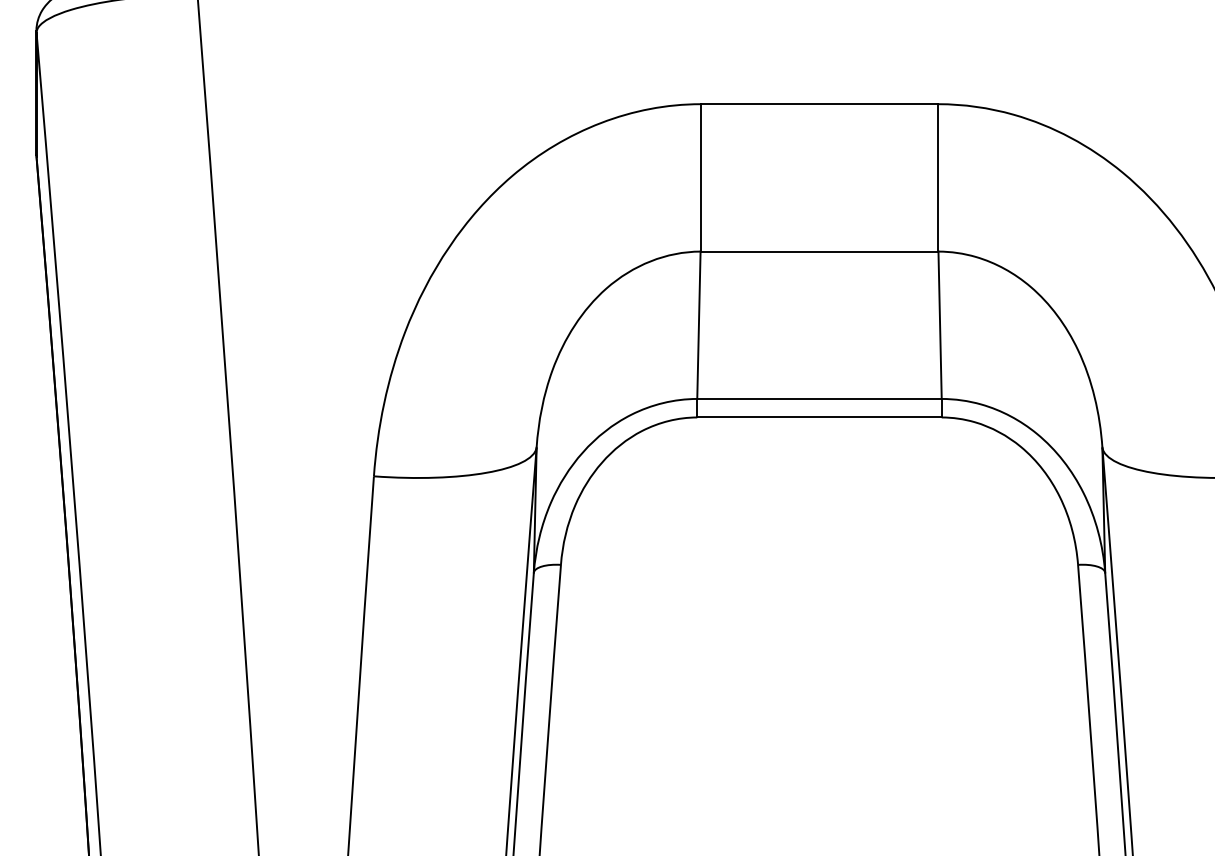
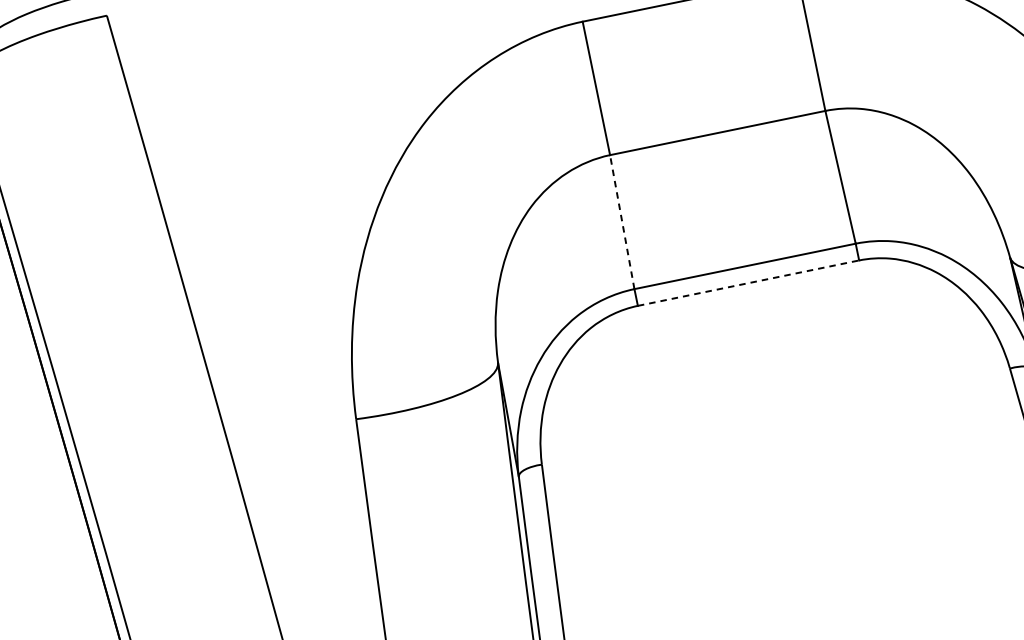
line: (698, 325) -> (621, 222), solid -> dashed
line: (820, 417) -> (749, 283), solid -> dashed

